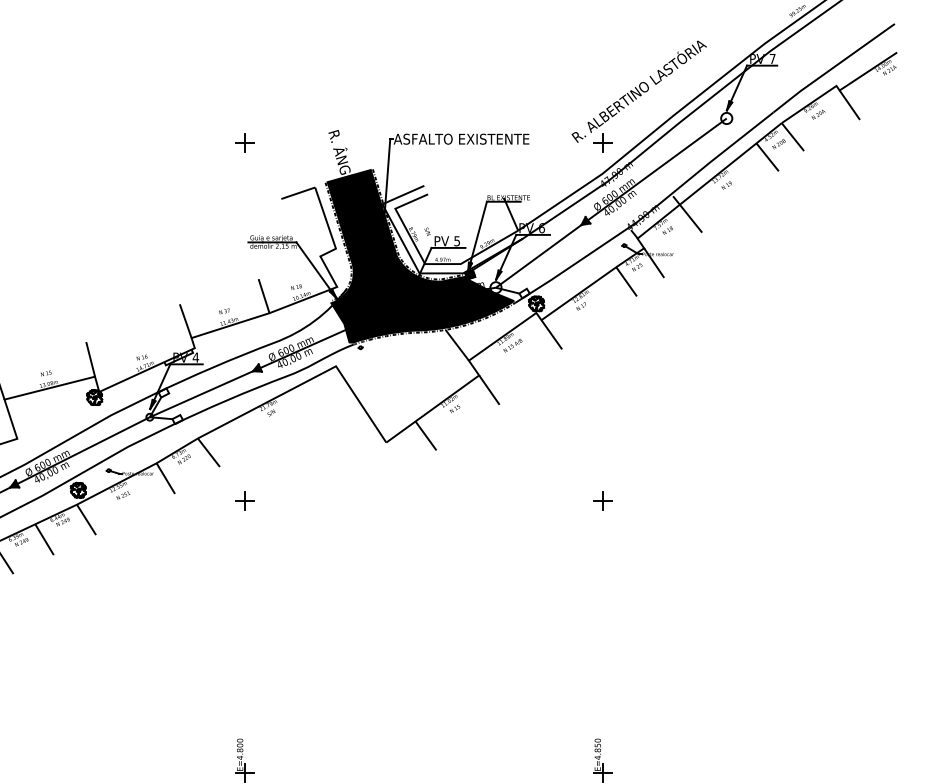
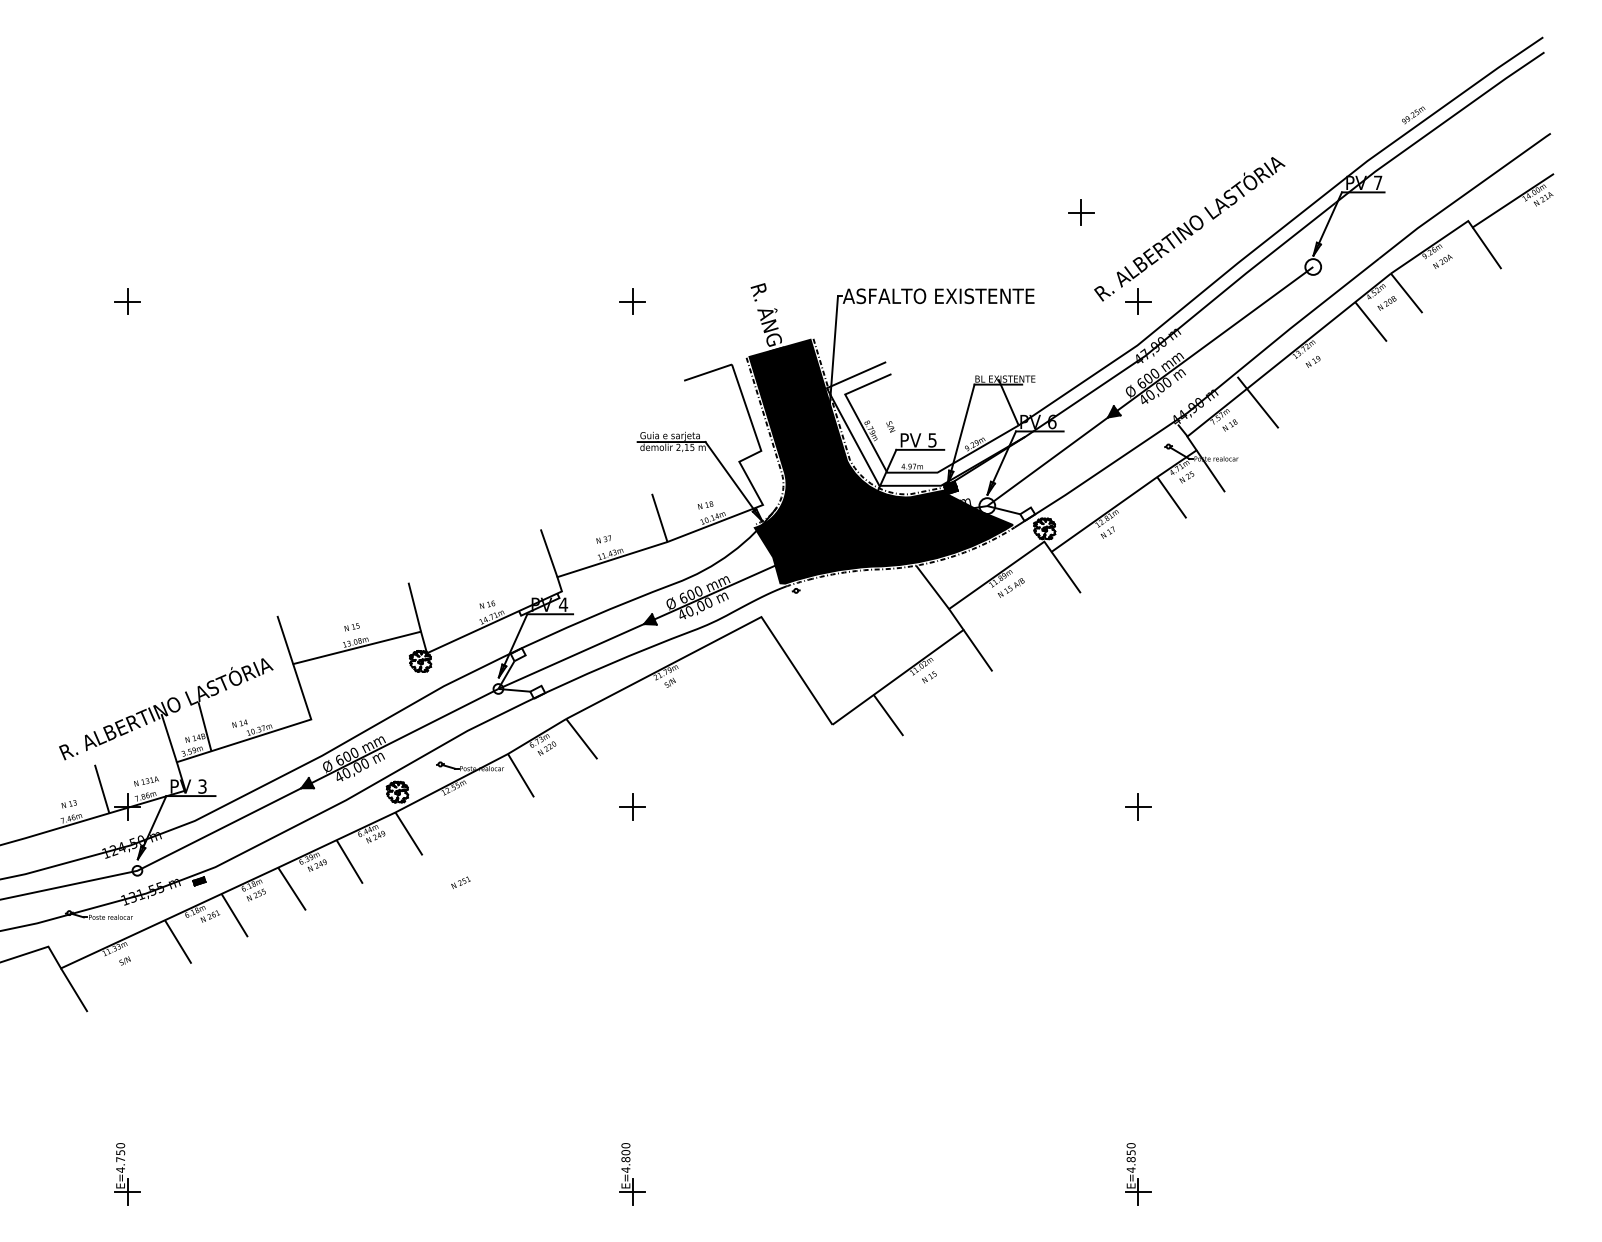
part: (562, 79) -> (1081, 212), added
text: (122, 495) -> (460, 882), moved

